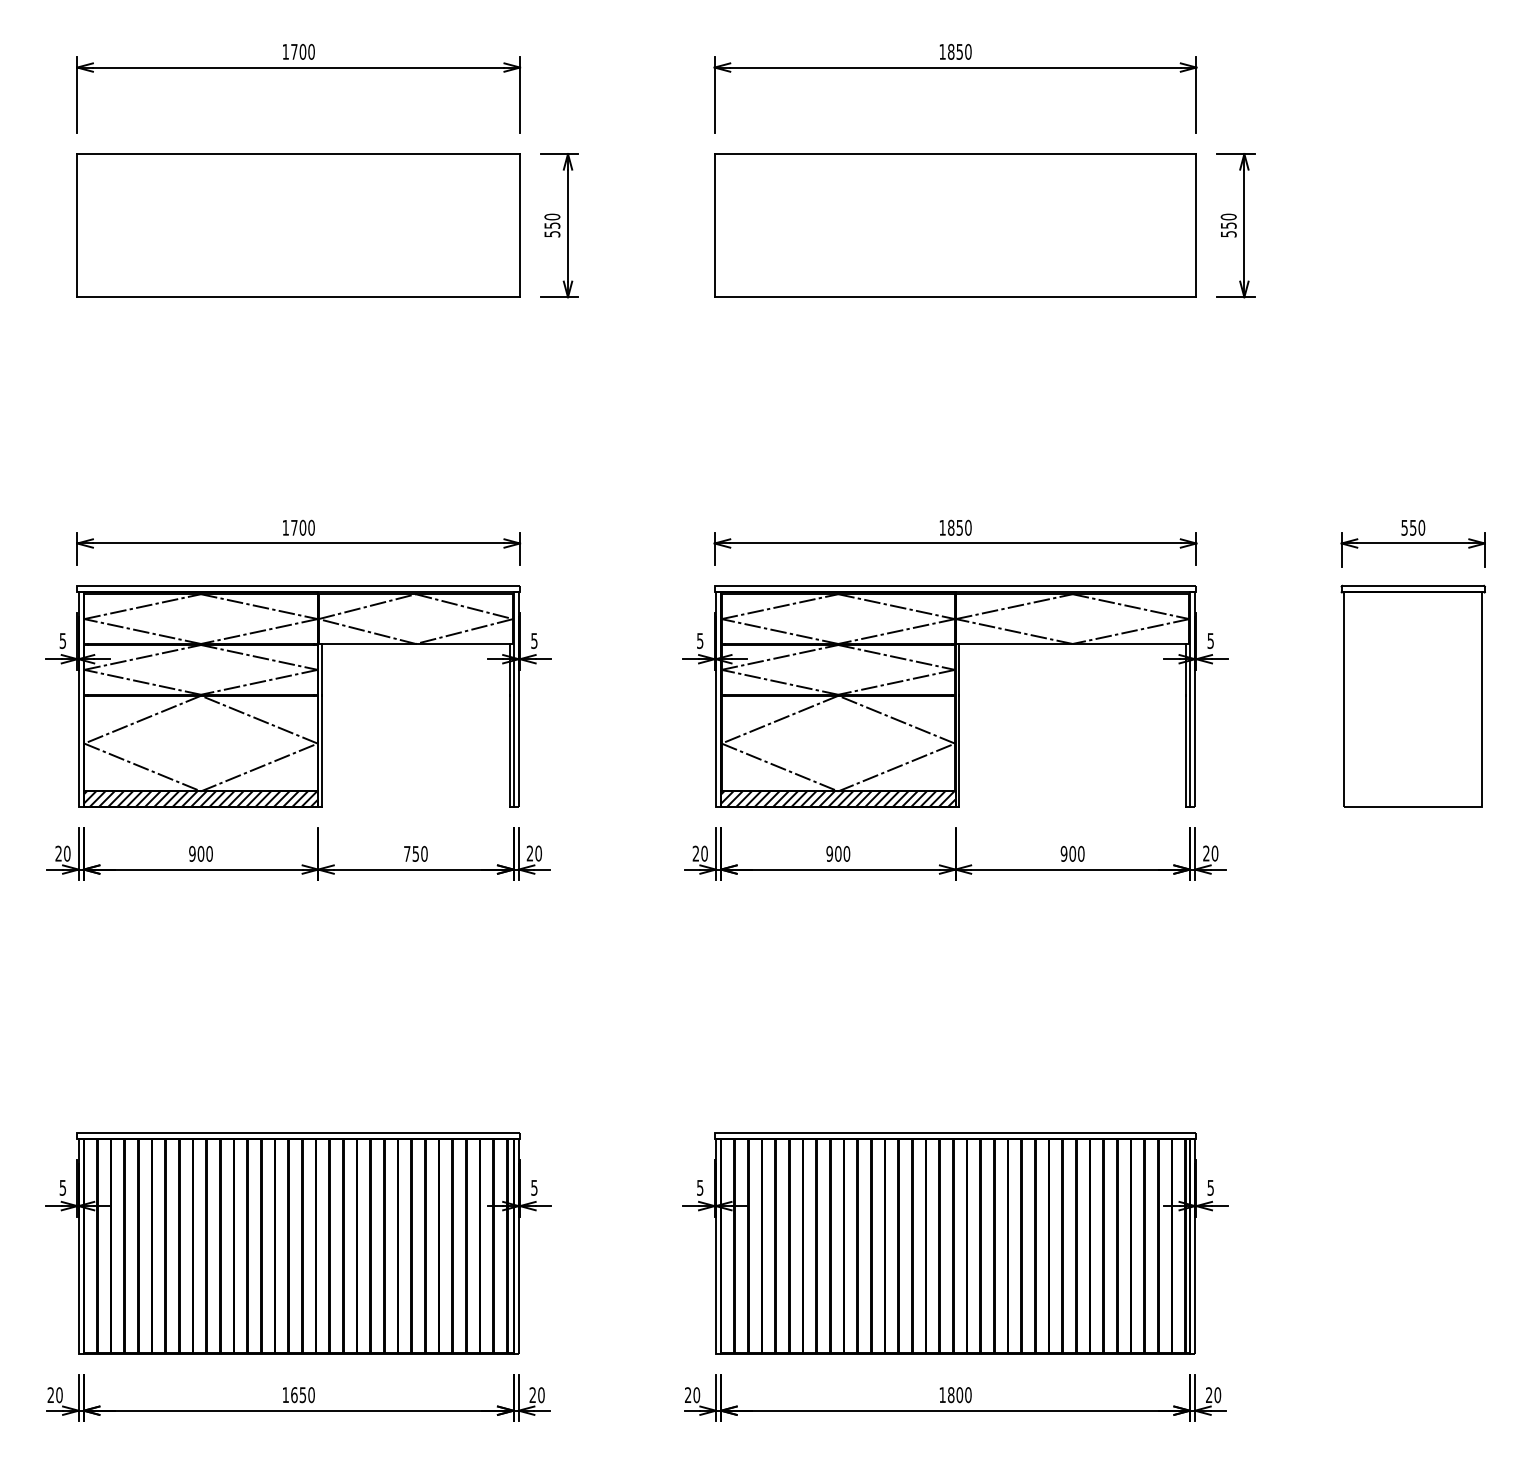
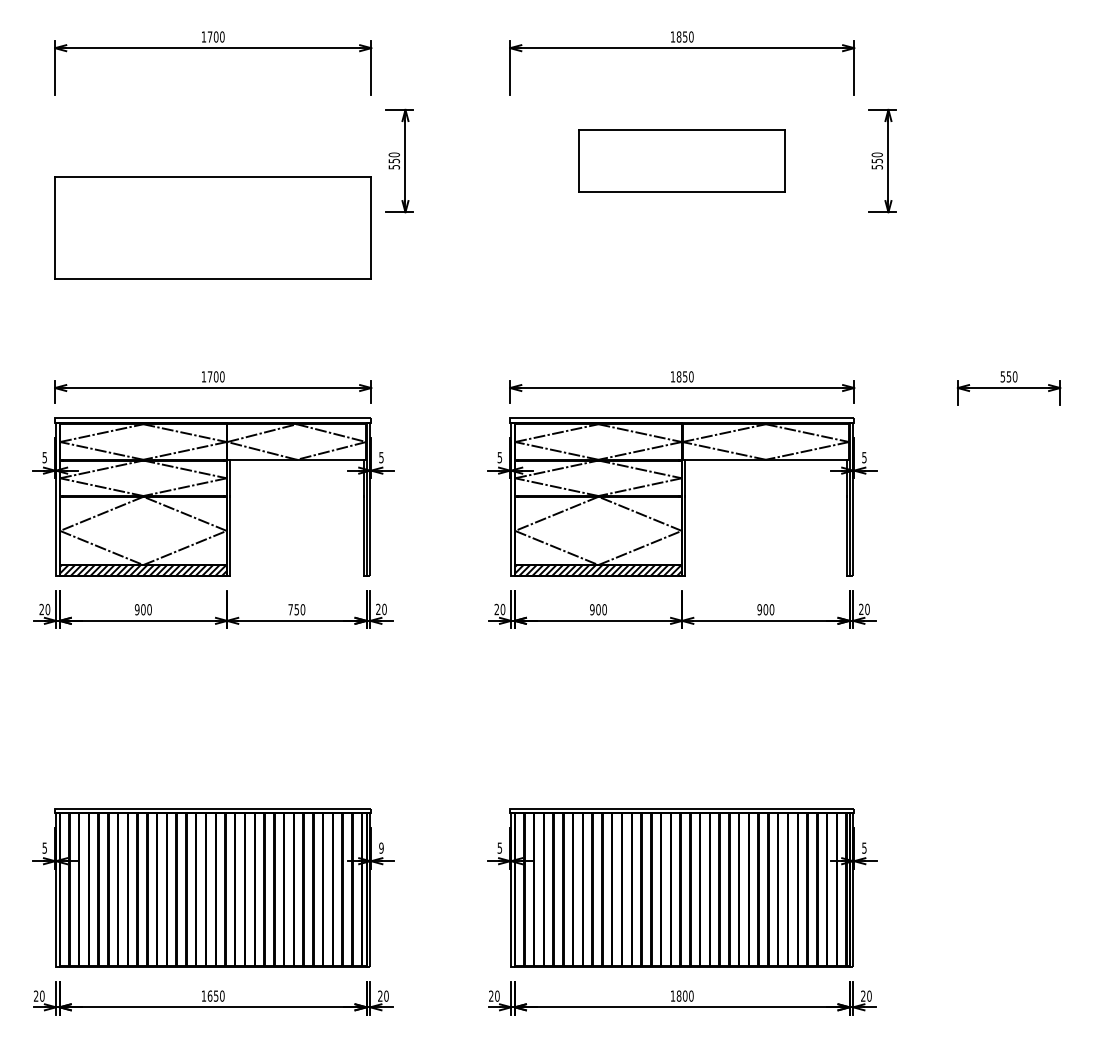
part: (297, 224) -> (212, 227), moved
part: (954, 224) -> (681, 160), size x0.6
part: (1412, 695) -> (1008, 496), removed
text: (534, 1186) -> (381, 847), 5 -> 9

